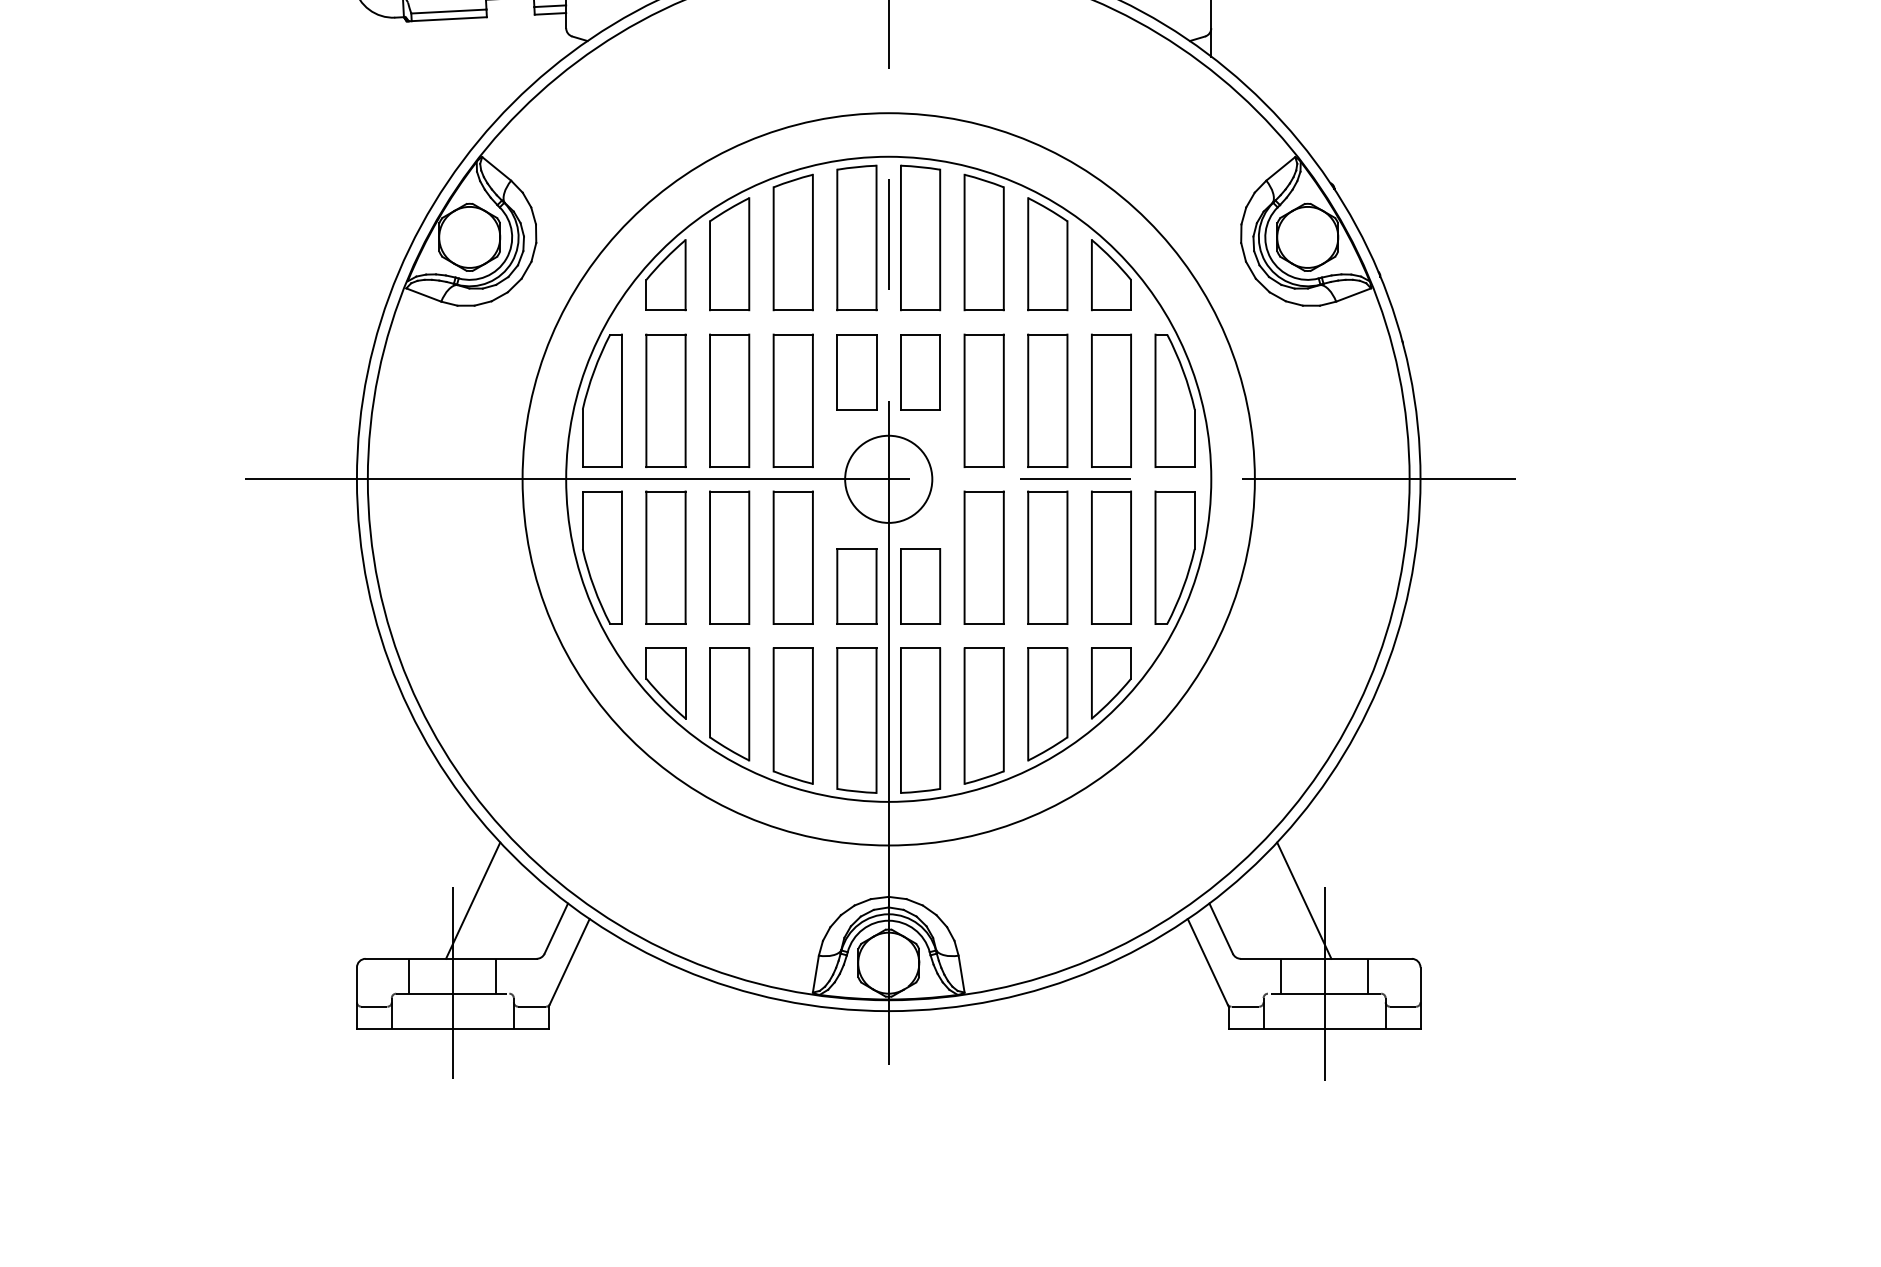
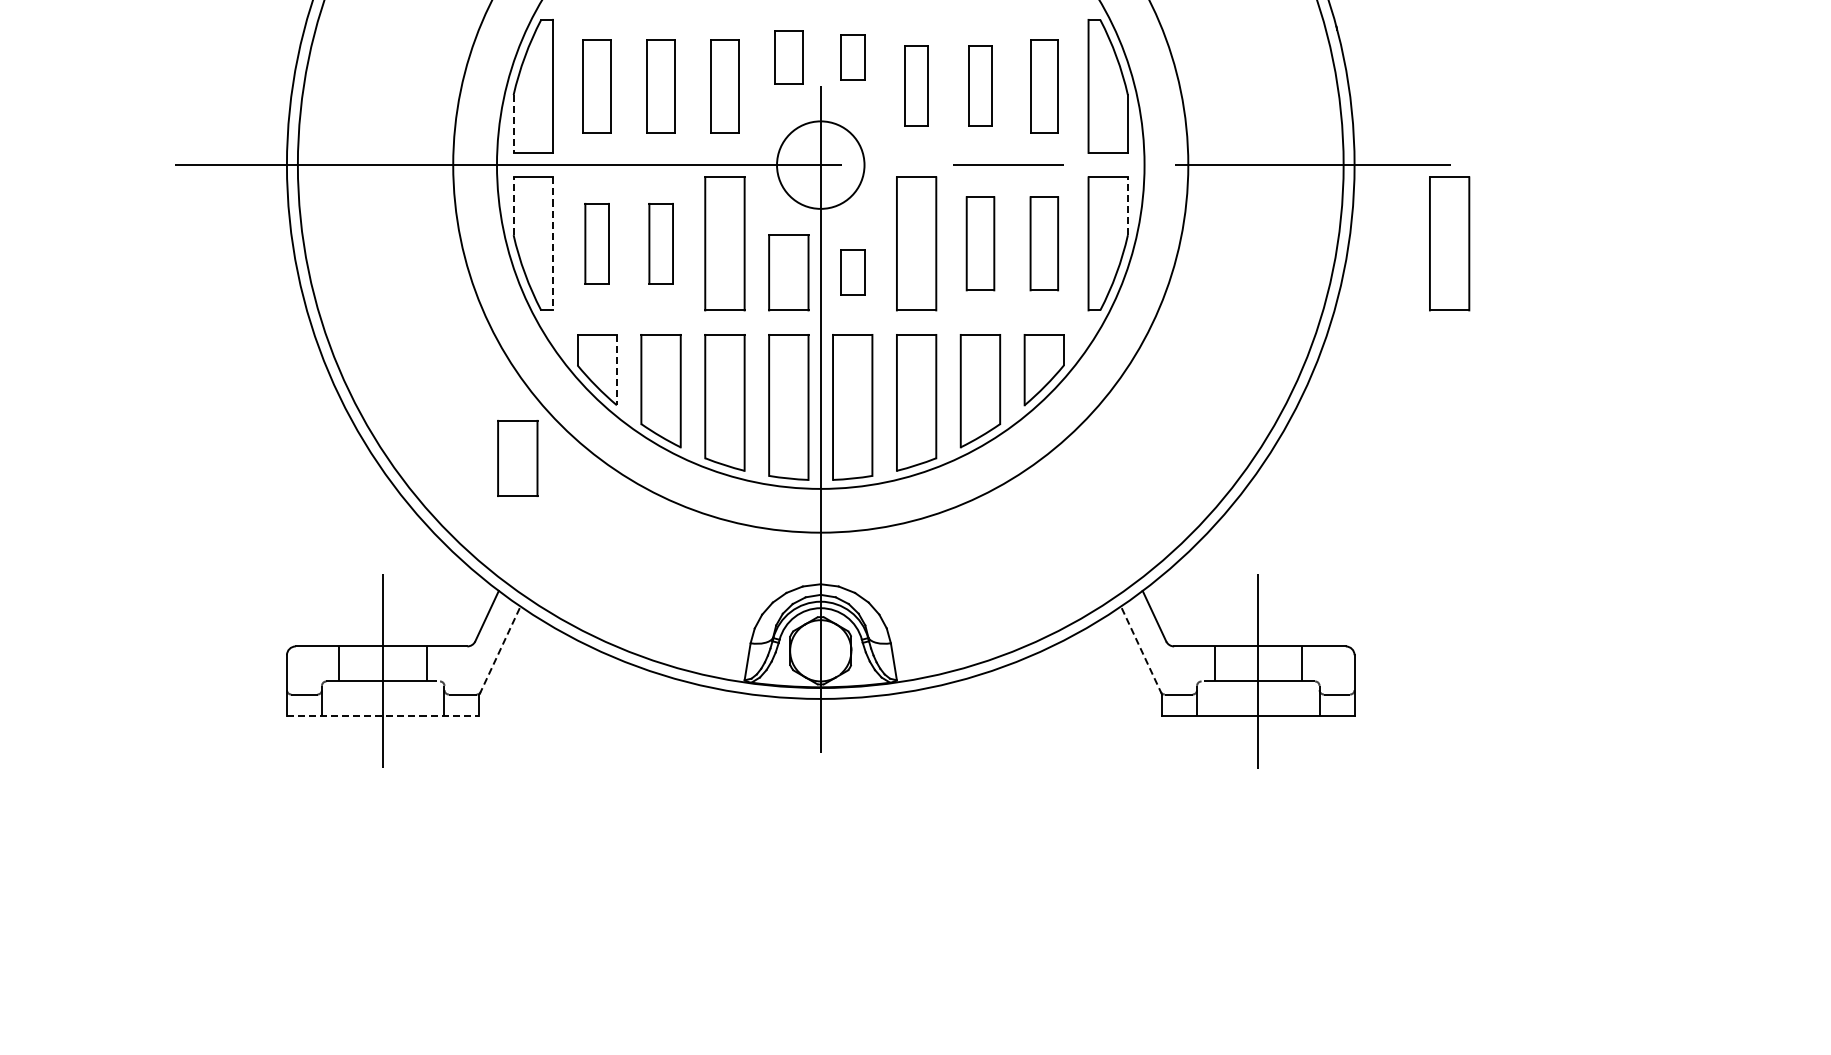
part: (856, 372) -> (788, 57), size x0.7
part: (920, 372) -> (852, 57), size x0.6
part: (665, 400) -> (596, 85), size x0.7
part: (729, 400) -> (660, 85), size x0.7
part: (792, 400) -> (724, 85), size x0.7
part: (983, 400) -> (915, 85), size x0.6
part: (1047, 400) -> (980, 85), size x0.6
part: (1111, 400) -> (1044, 85), size x0.7
line: (582, 438) -> (513, 124), solid -> dashed
line: (582, 520) -> (513, 206), solid -> dashed
line: (1194, 520) -> (1127, 206), solid -> dashed
part: (665, 557) -> (596, 243), size x0.6
part: (729, 557) -> (660, 243), size x0.6
part: (1047, 557) -> (980, 243), size x0.7
part: (1111, 557) -> (1044, 243), size x0.7
part: (1514, 557) -> (1448, 243), added
line: (621, 558) -> (552, 244), solid -> dashed
part: (920, 586) -> (852, 272), size x0.6
line: (685, 684) -> (616, 371), solid -> dashed
part: (586, 771) -> (517, 458), added
line: (473, 900) -> (403, 587), removed
line: (1304, 900) -> (1238, 587), removed
line: (569, 962) -> (500, 650), solid -> dashed
line: (1208, 962) -> (1141, 650), solid -> dashed
line: (452, 1028) -> (382, 716), solid -> dashed

